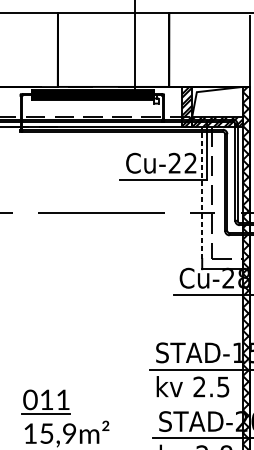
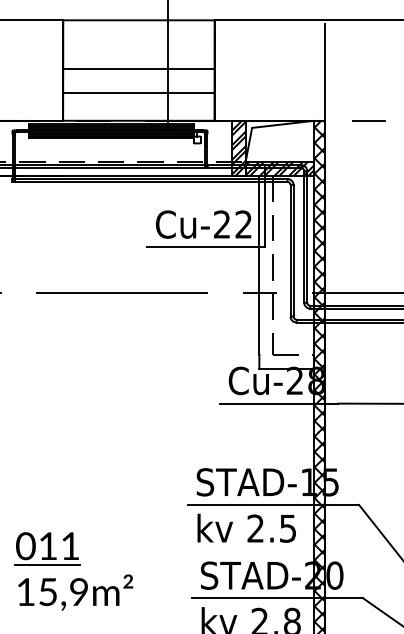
line: (113, 49) -> (138, 69), added
line: (113, 66) -> (138, 93), added
line: (202, 192) -> (259, 264), dashed -> solid

